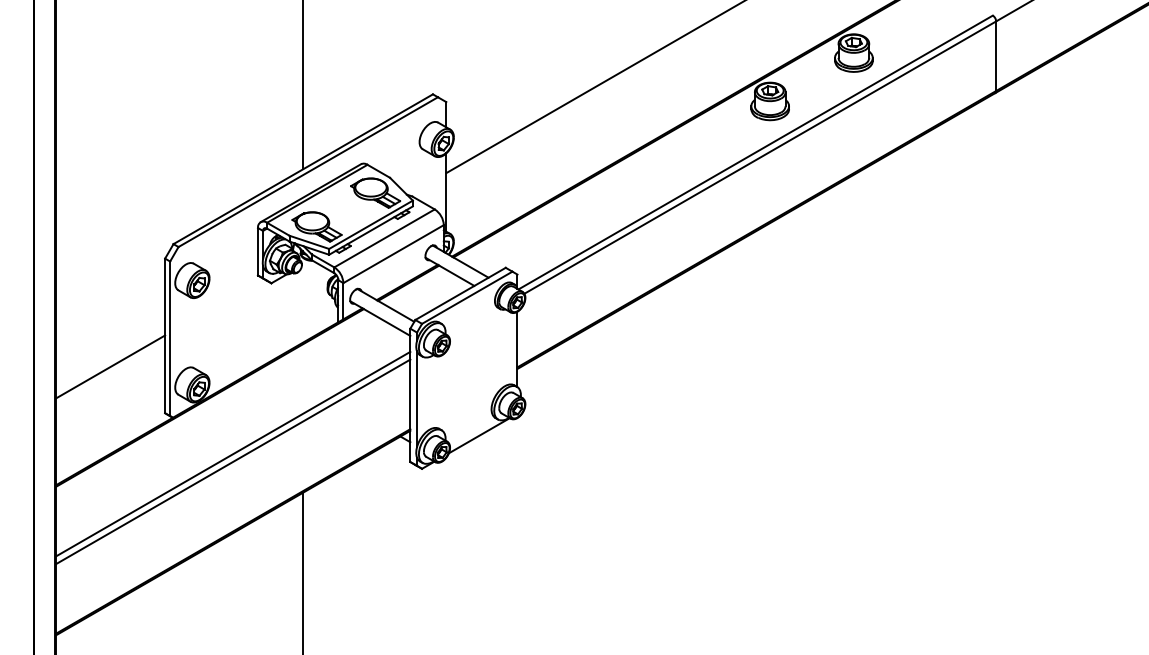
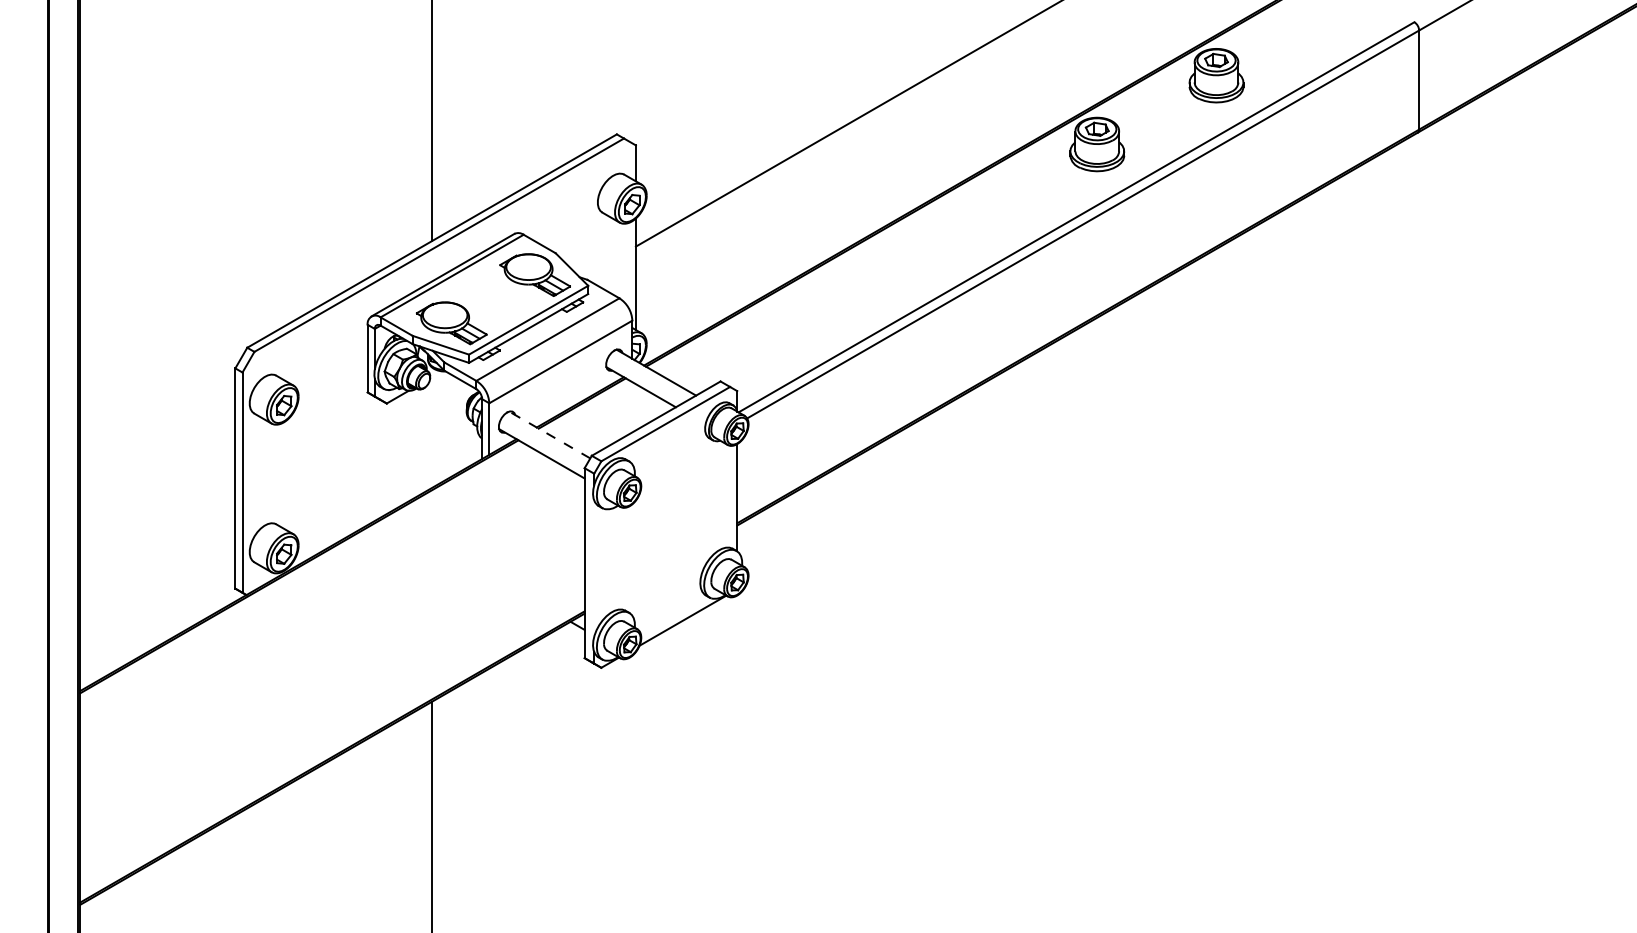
line: (385, 305) -> (549, 435), solid -> dashed
line: (110, 366) -> (157, 522), removed
line: (417, 399) -> (594, 568), removed
line: (233, 453) -> (332, 646), removed
line: (233, 461) -> (332, 657), removed

